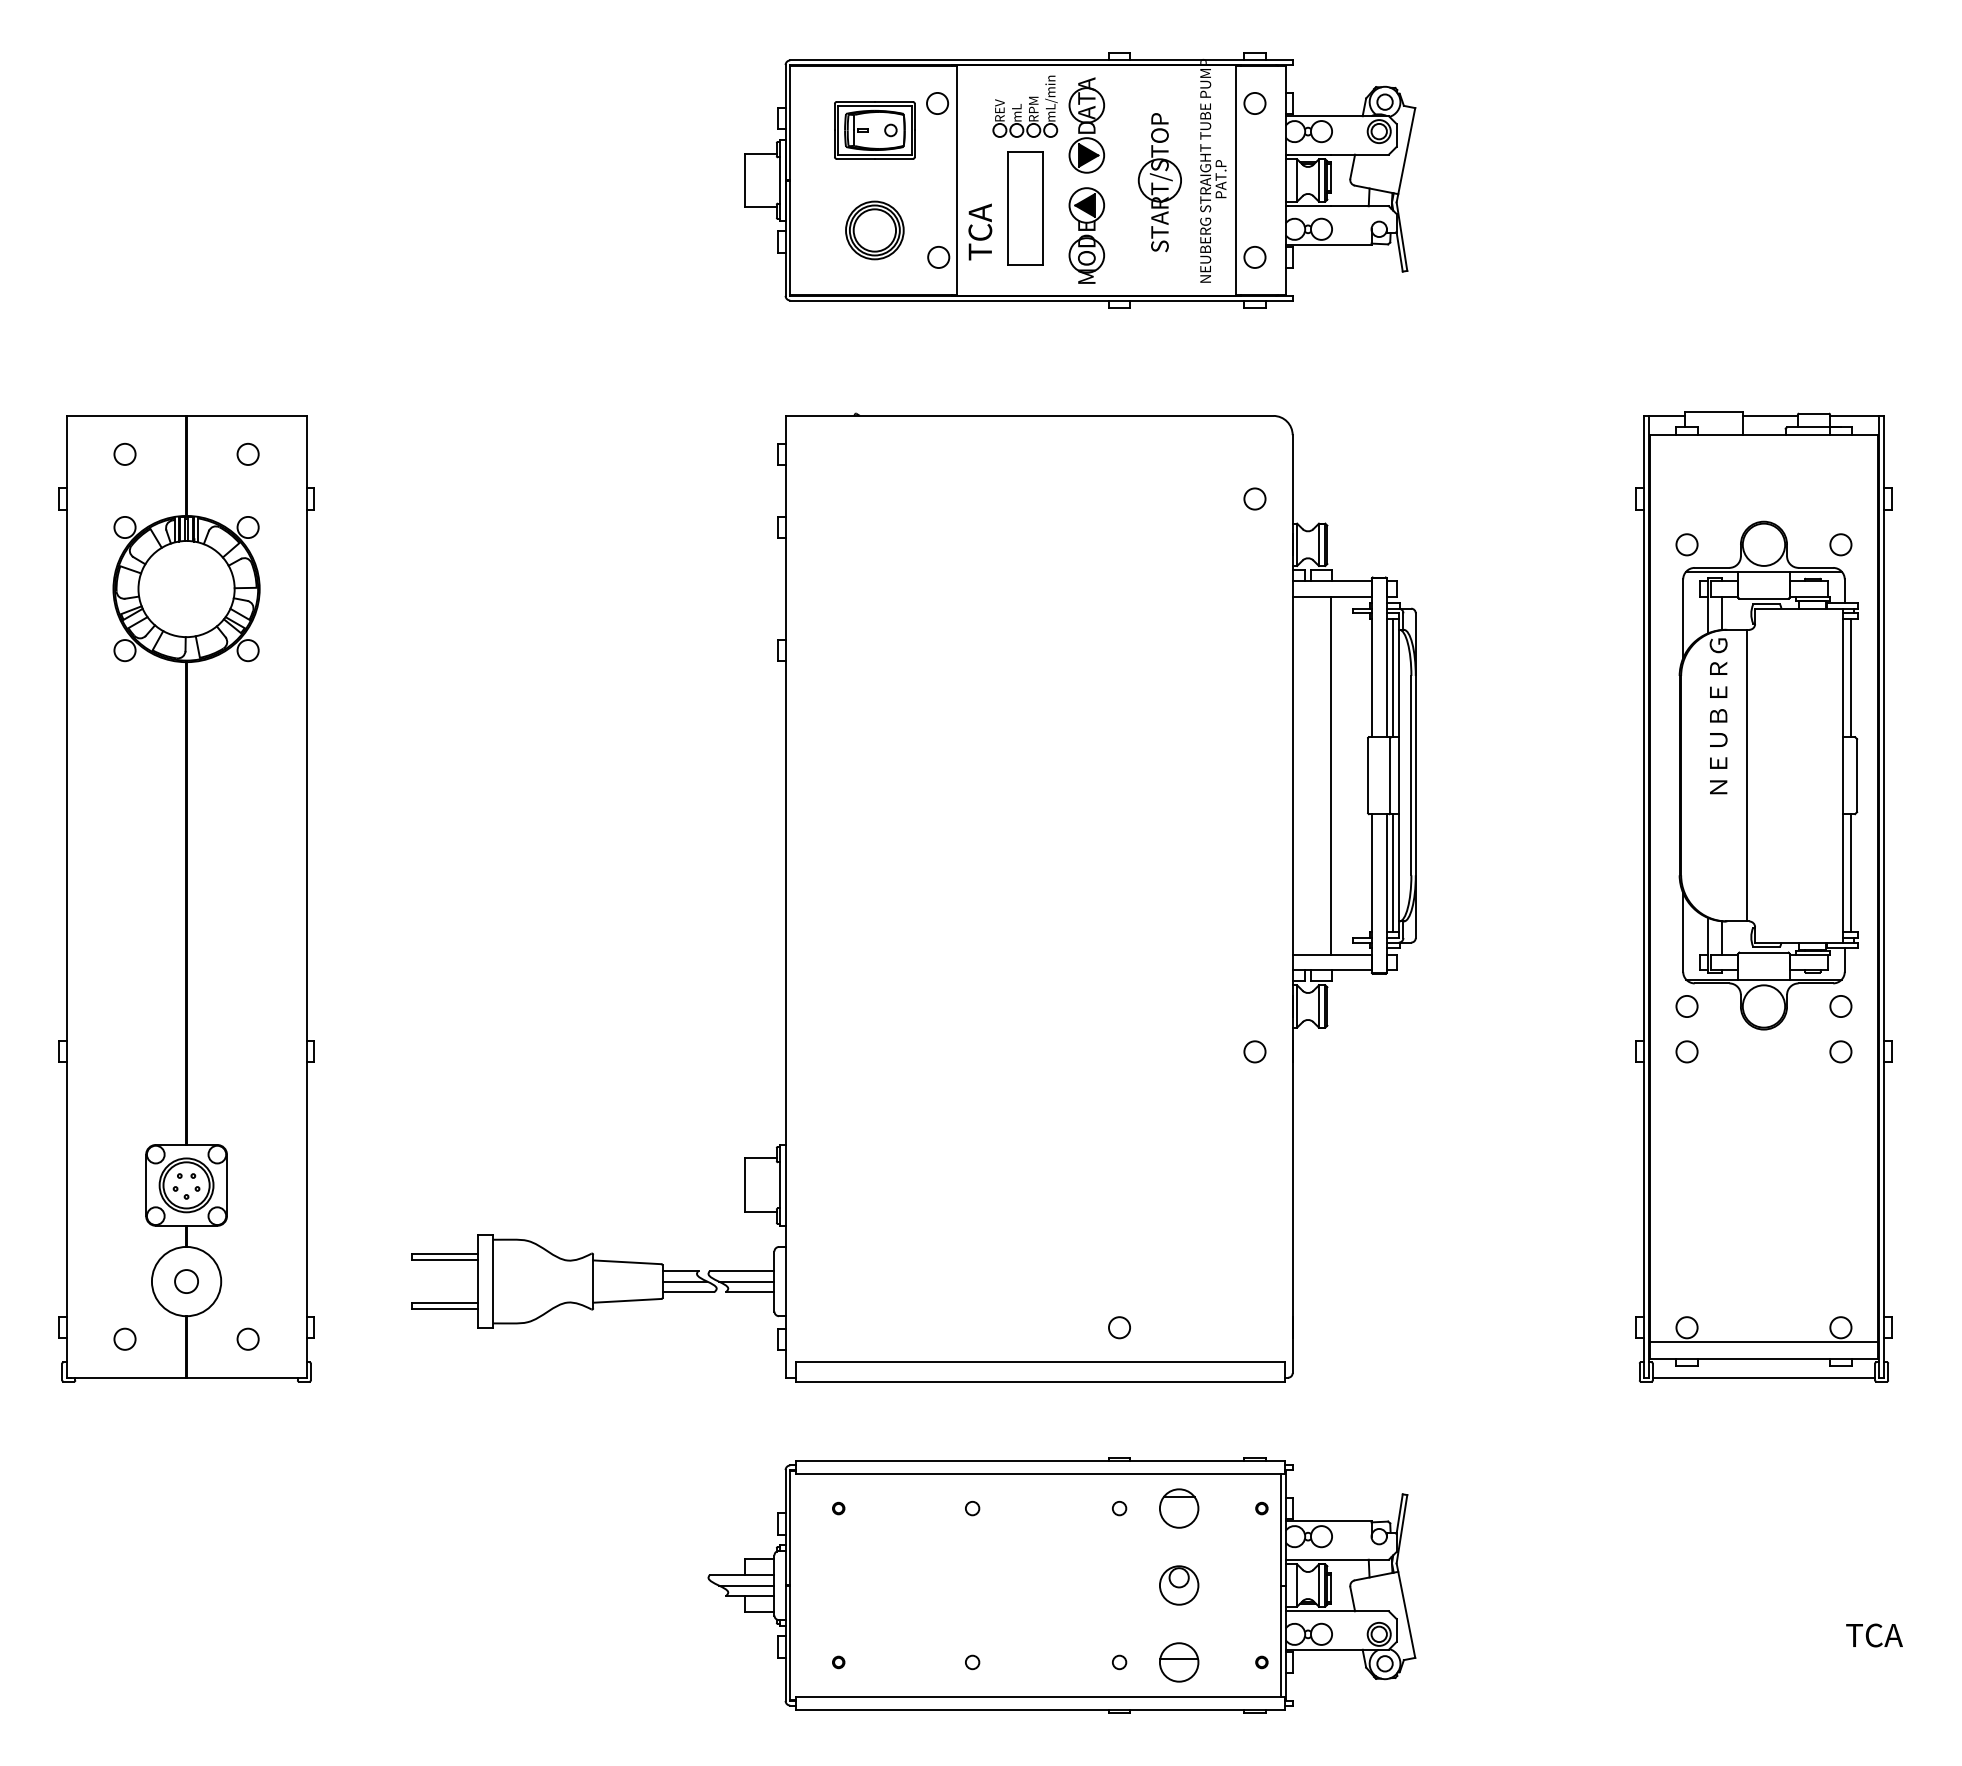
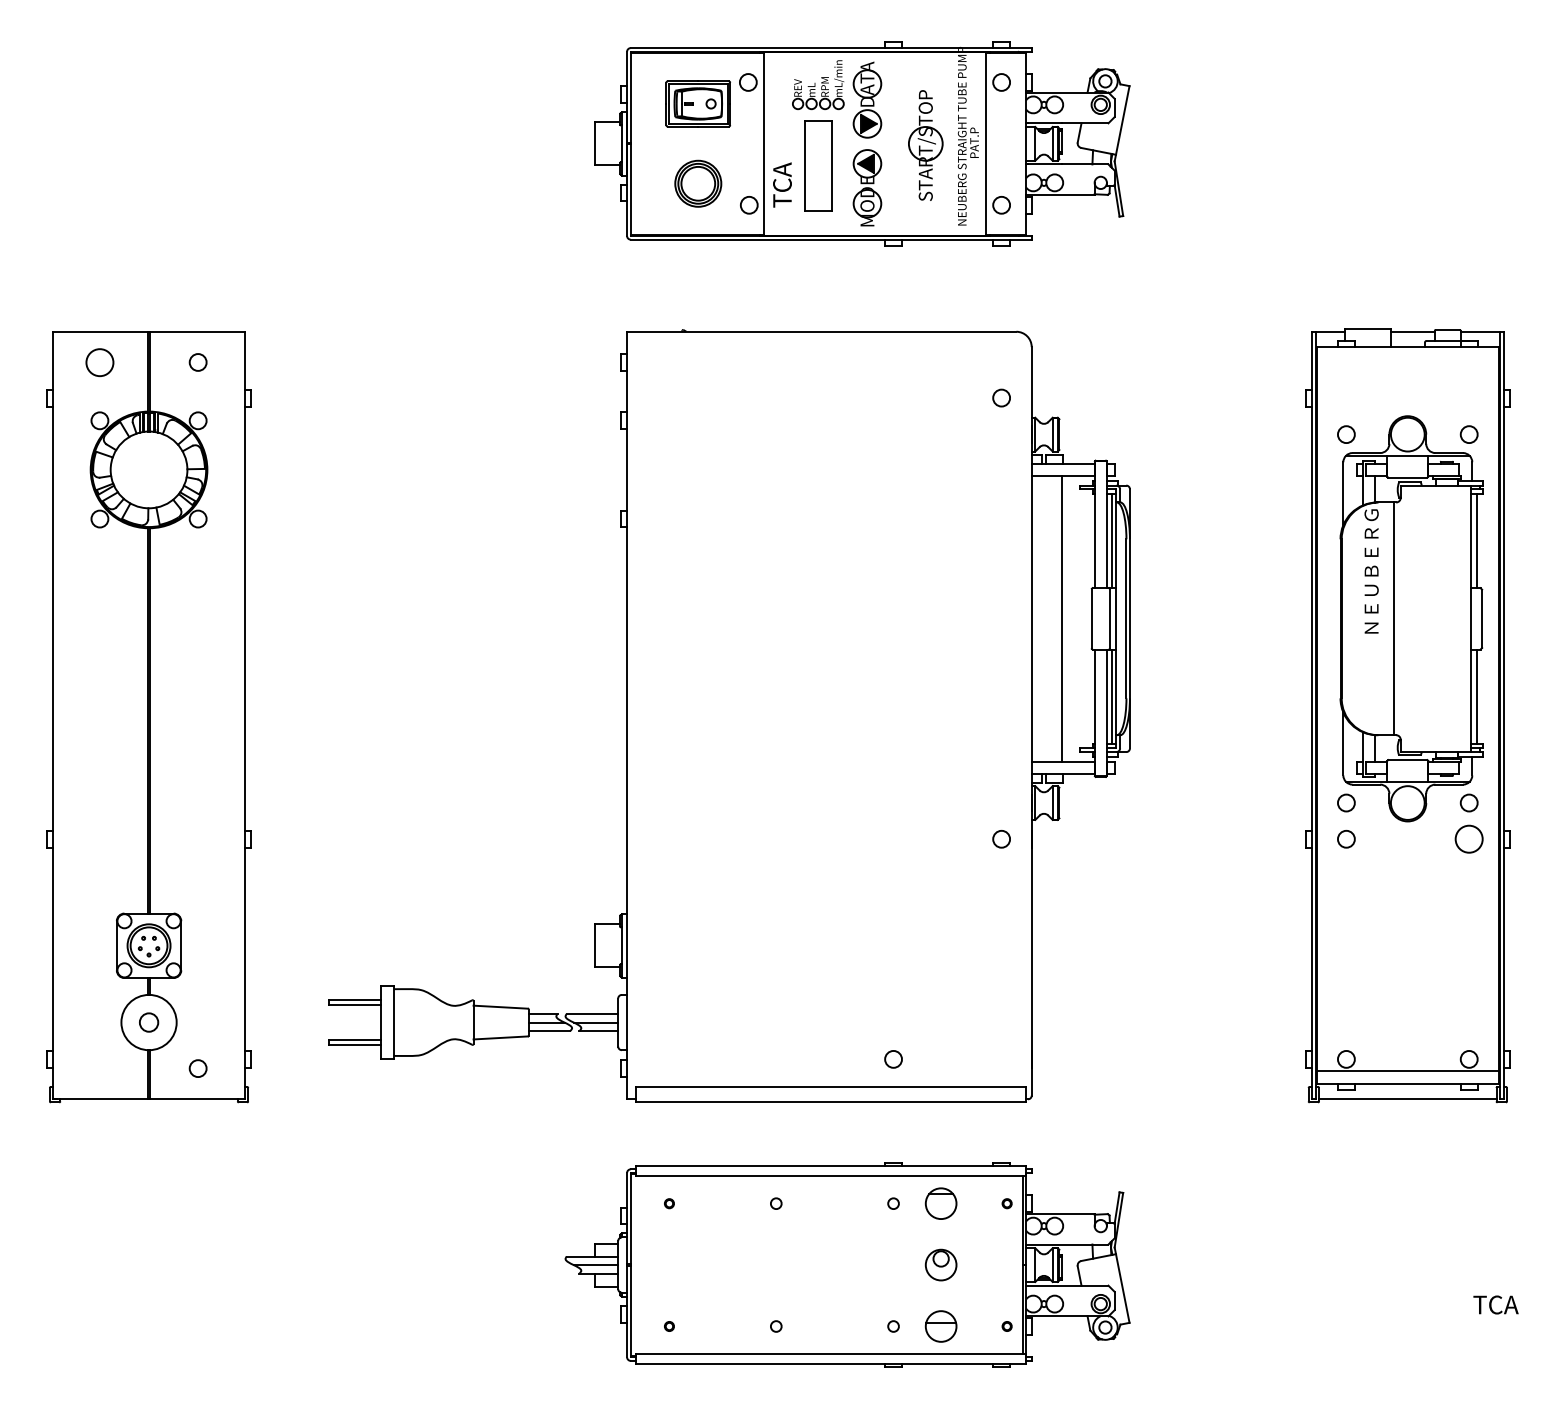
circle: (124, 453) -> (99, 361), size x1.6
circle: (1840, 1051) -> (1468, 838), size x1.6
circle: (124, 1338) -> (99, 1067), removed

